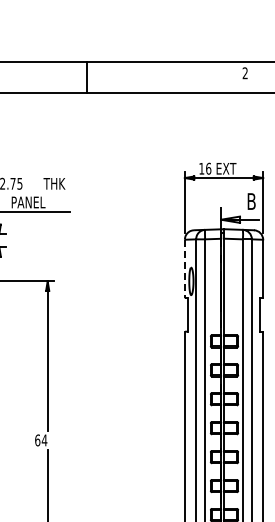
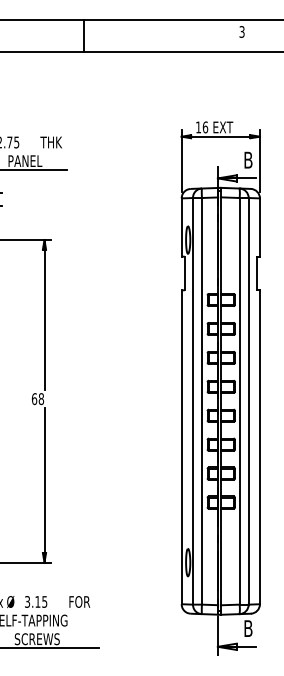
text: (244, 72) -> (241, 31), 2 -> 3
line: (184, 269) -> (181, 228), dashed -> solid
text: (44, 440) -> (41, 399), 64 -> 68

